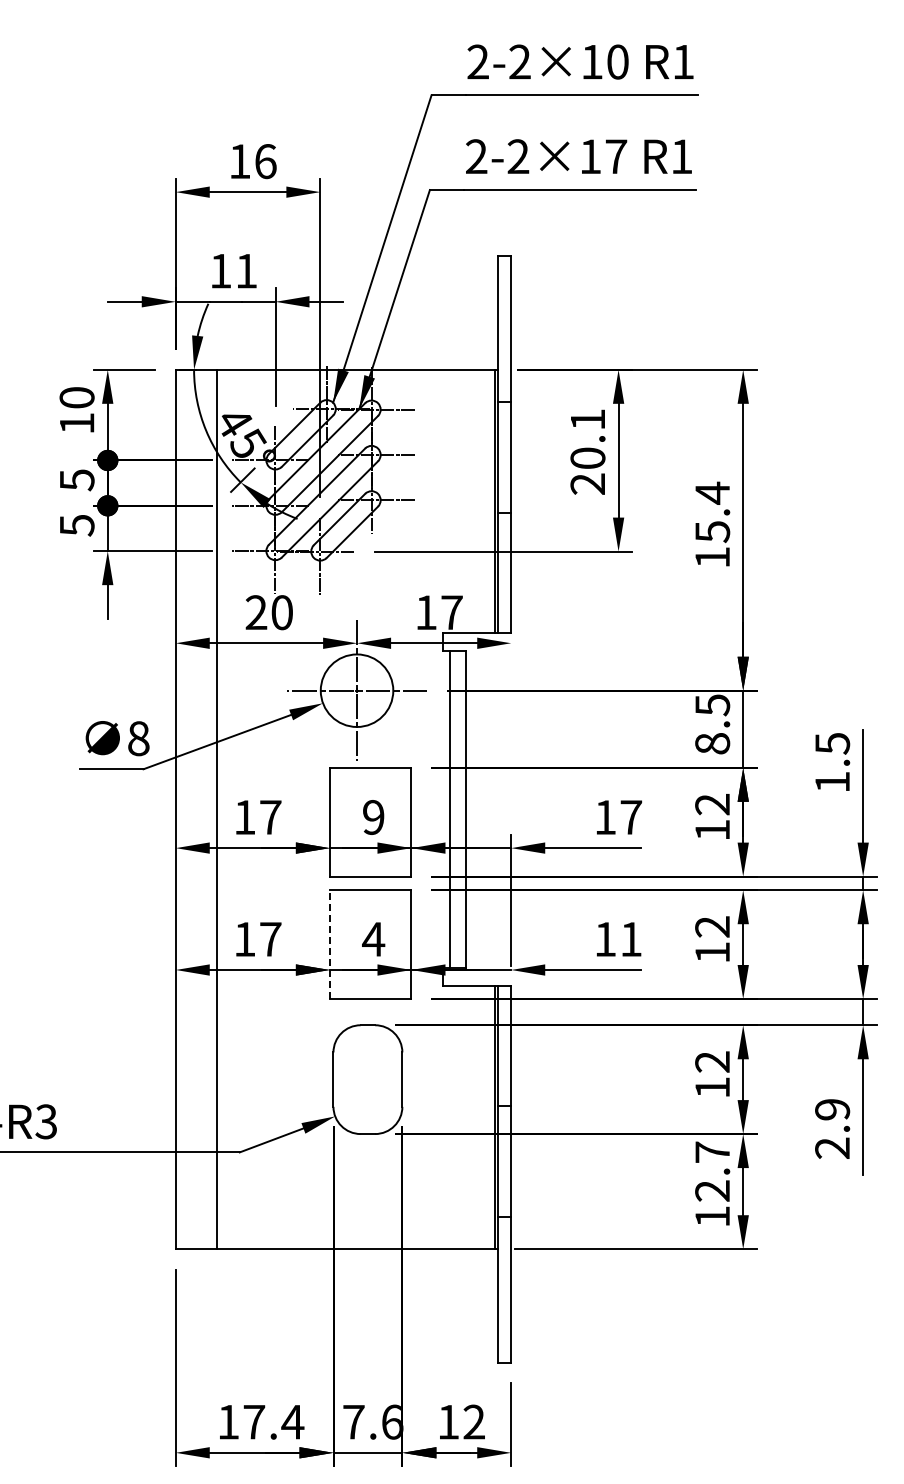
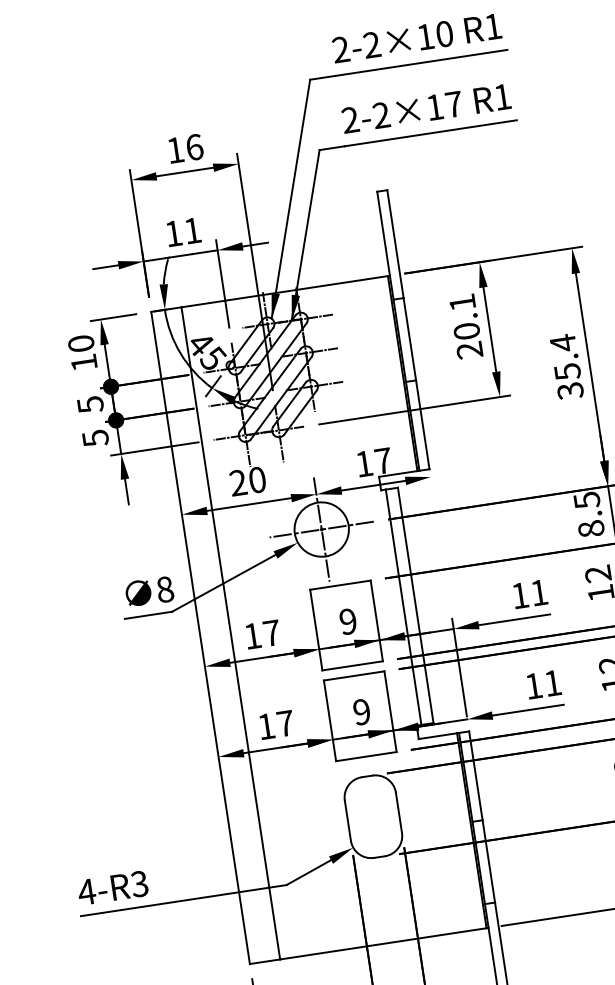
text: (712, 557) -> (570, 390), 15.4 -> 35.4
text: (631, 817) -> (539, 592), 17 -> 11
text: (373, 938) -> (361, 711), 4 -> 9
line: (329, 944) -> (329, 720), dashed -> solid

